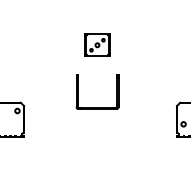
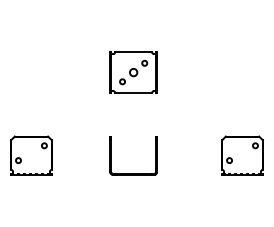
part: (97, 45) -> (133, 72), size x1.67
part: (97, 108) -> (133, 173), moved

